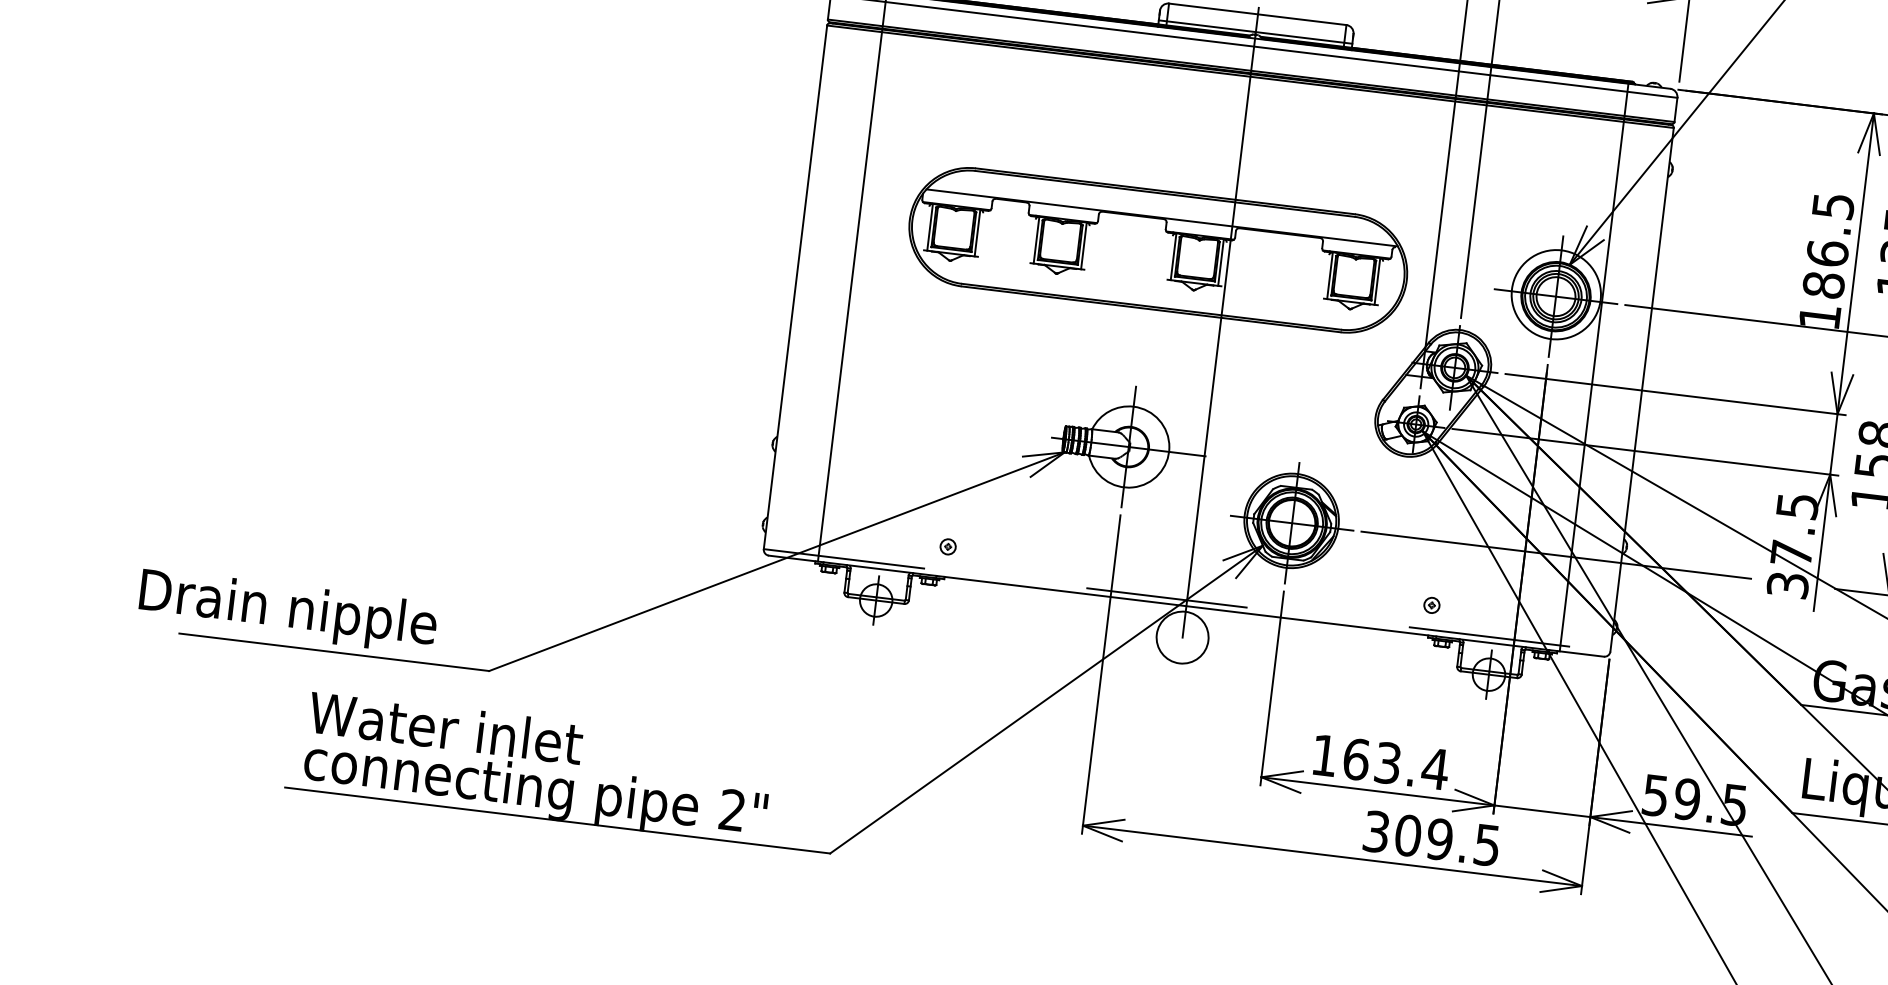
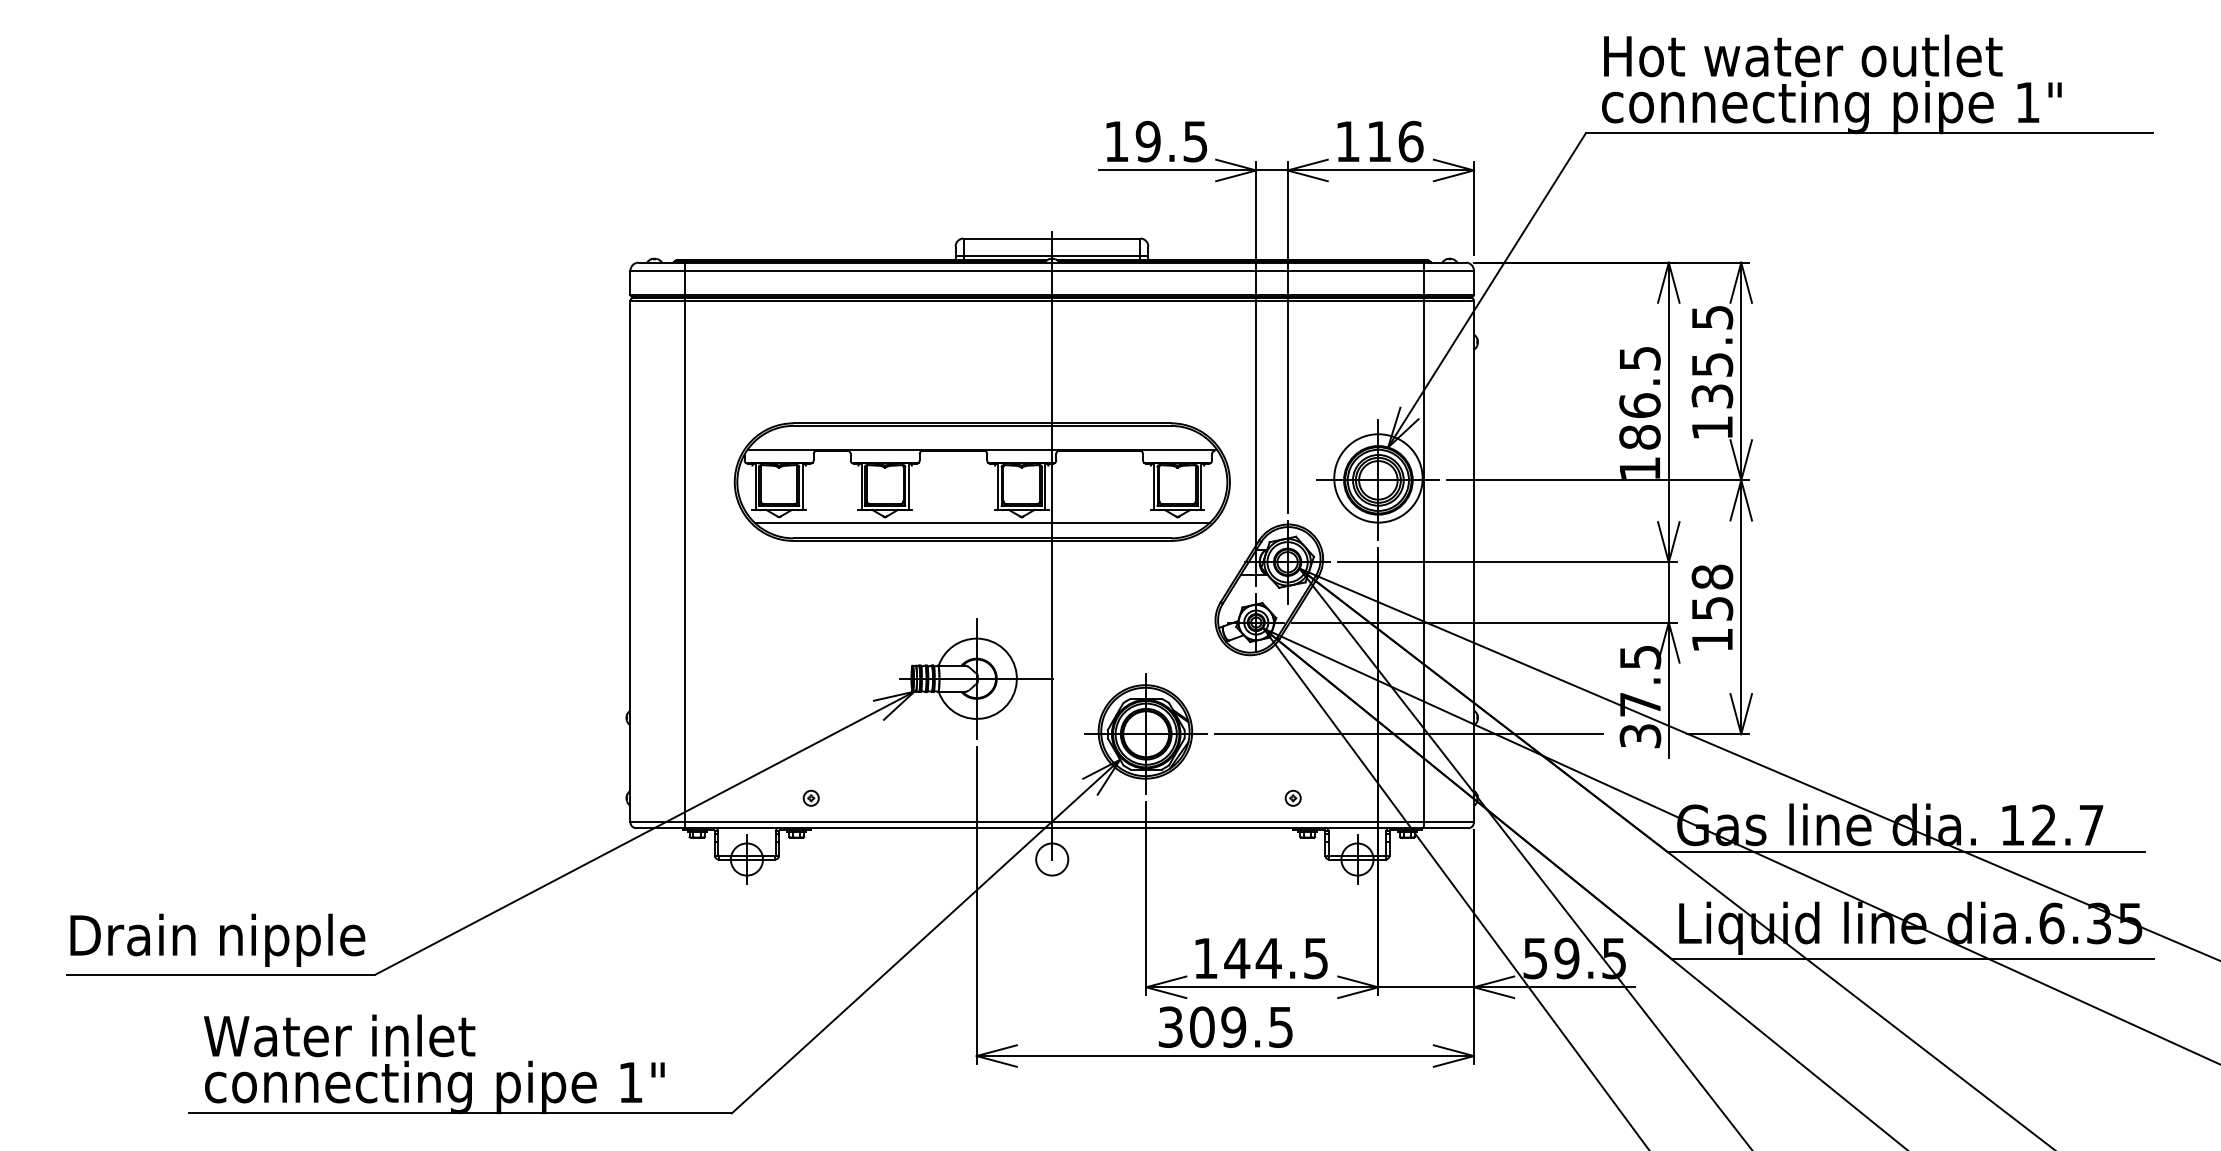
line: (1153, 291) -> (982, 523), added
line: (1187, 600) -> (1052, 822), dashed -> solid
text: (287, 610) -> (217, 939), moved
circle: (1182, 637) -> (1052, 859), size x0.62
text: (1395, 764) -> (1276, 958), 163.4 -> 144.5
text: (732, 809) -> (630, 1081), 2" -> 1"
text: (1431, 837) -> (1225, 1026), moved

